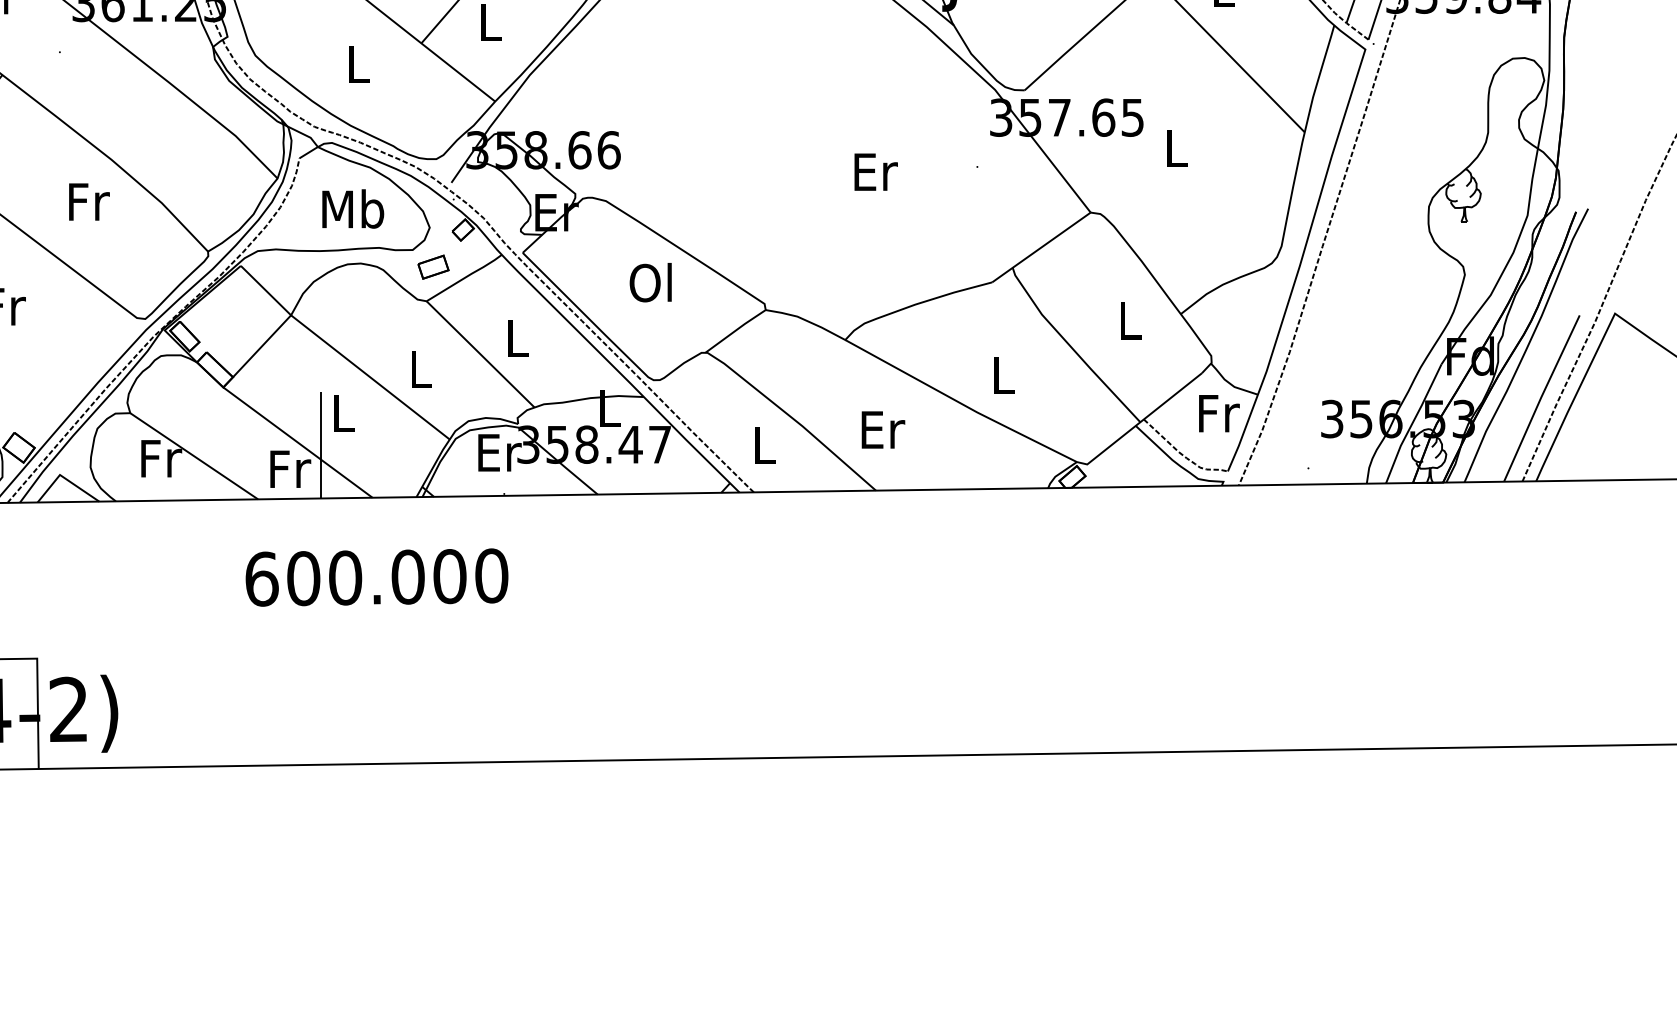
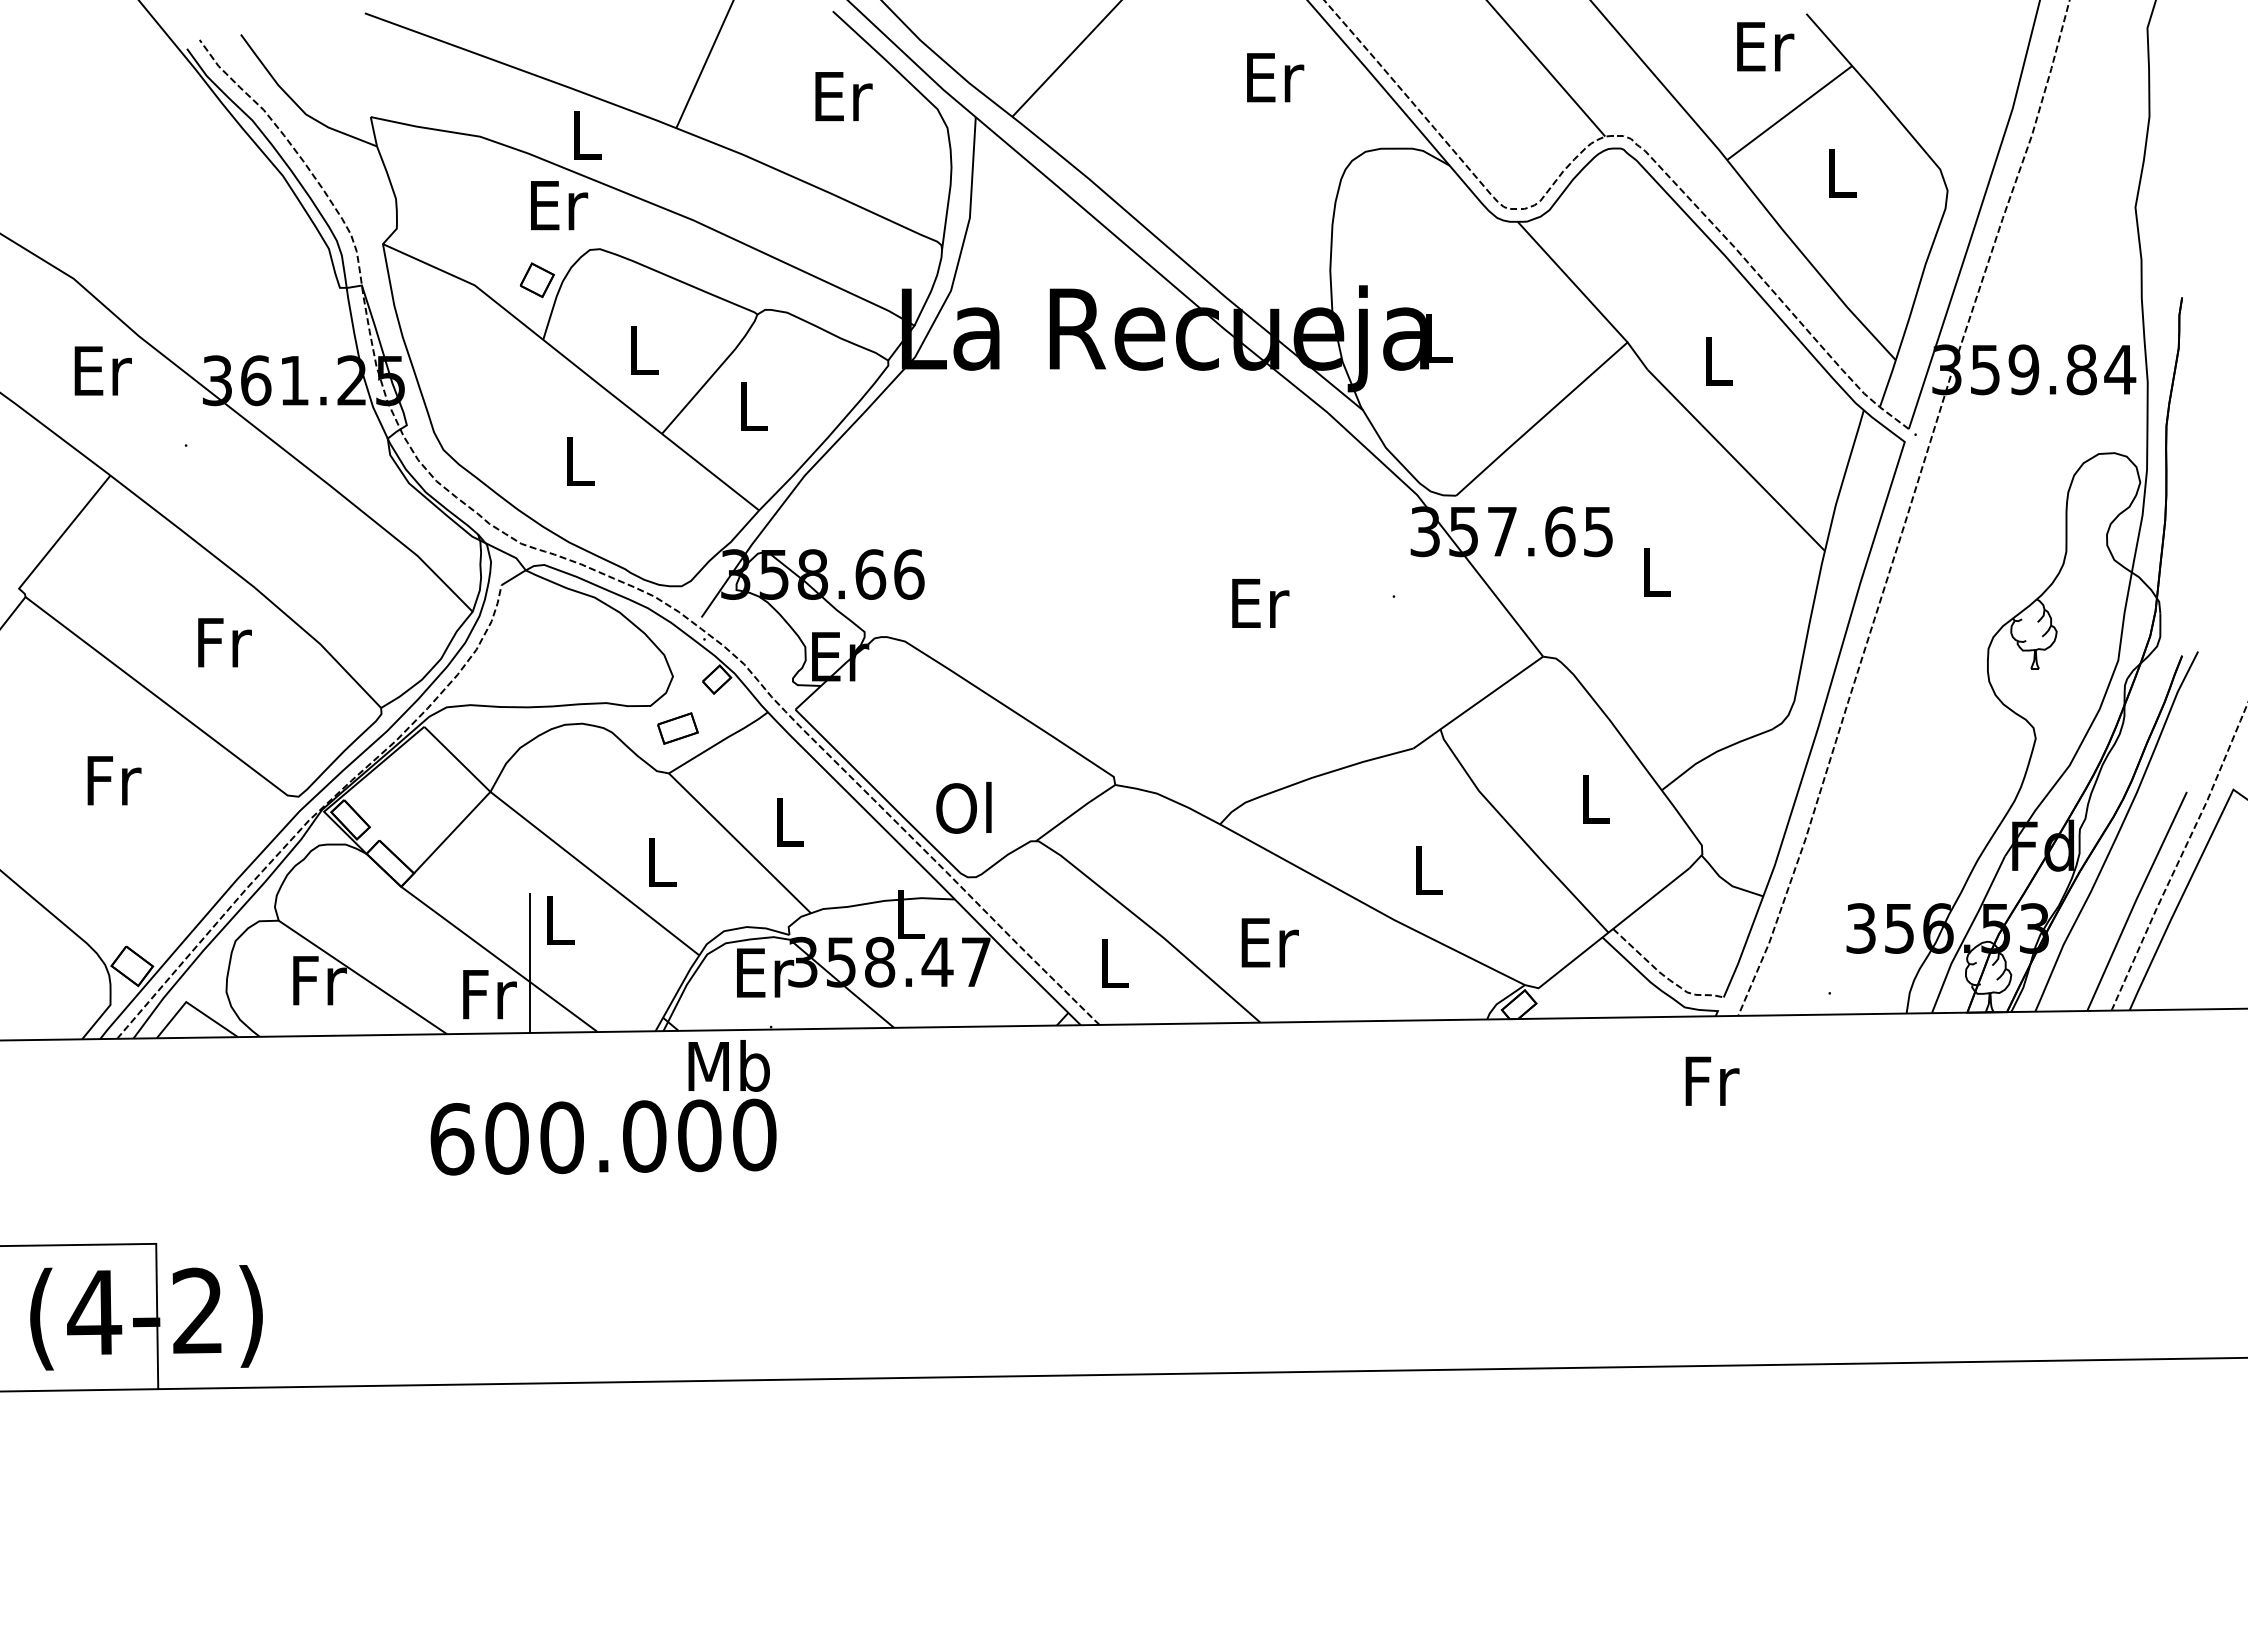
text: (352, 208) -> (728, 1065), moved
text: (650, 282) -> (963, 807), moved
text: (1219, 413) -> (1712, 1080), moved

